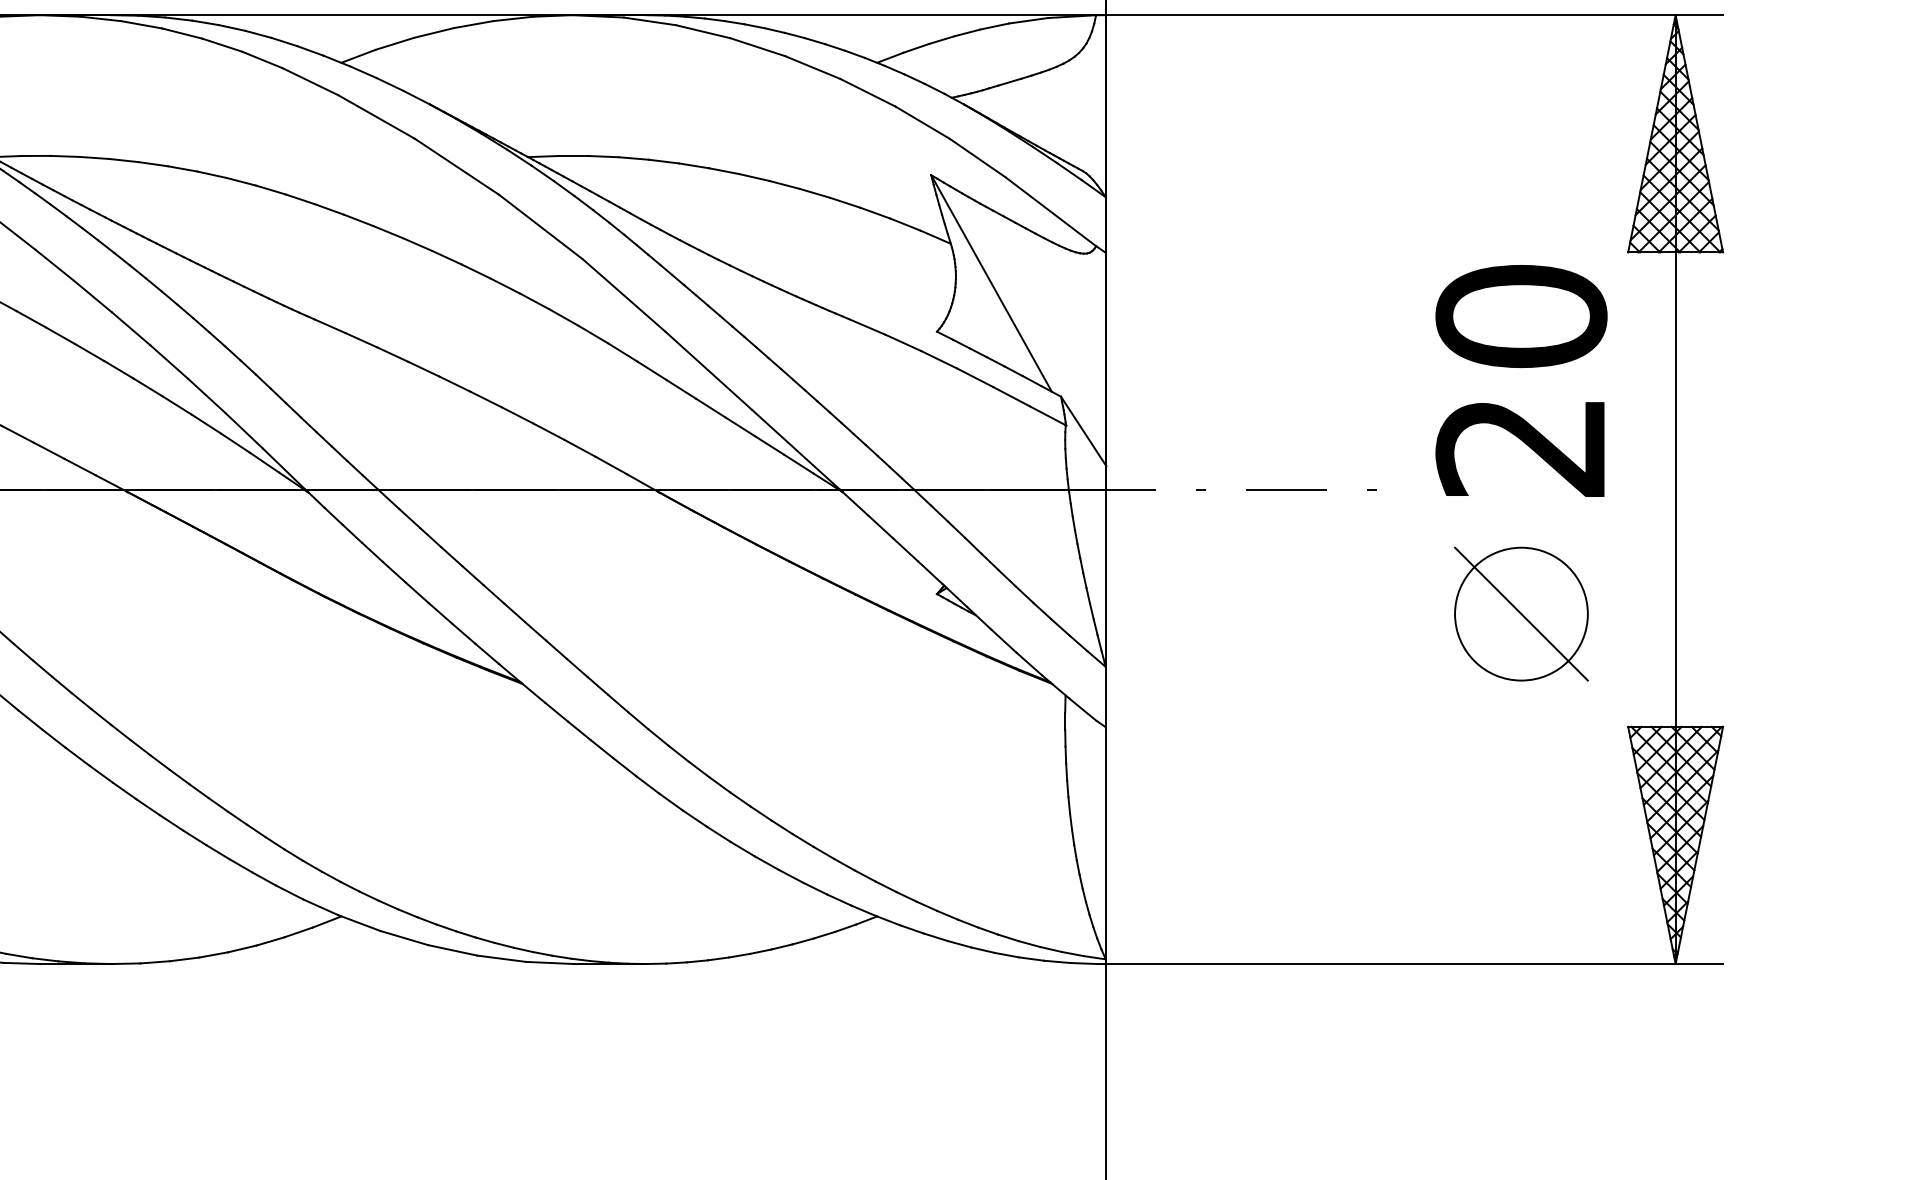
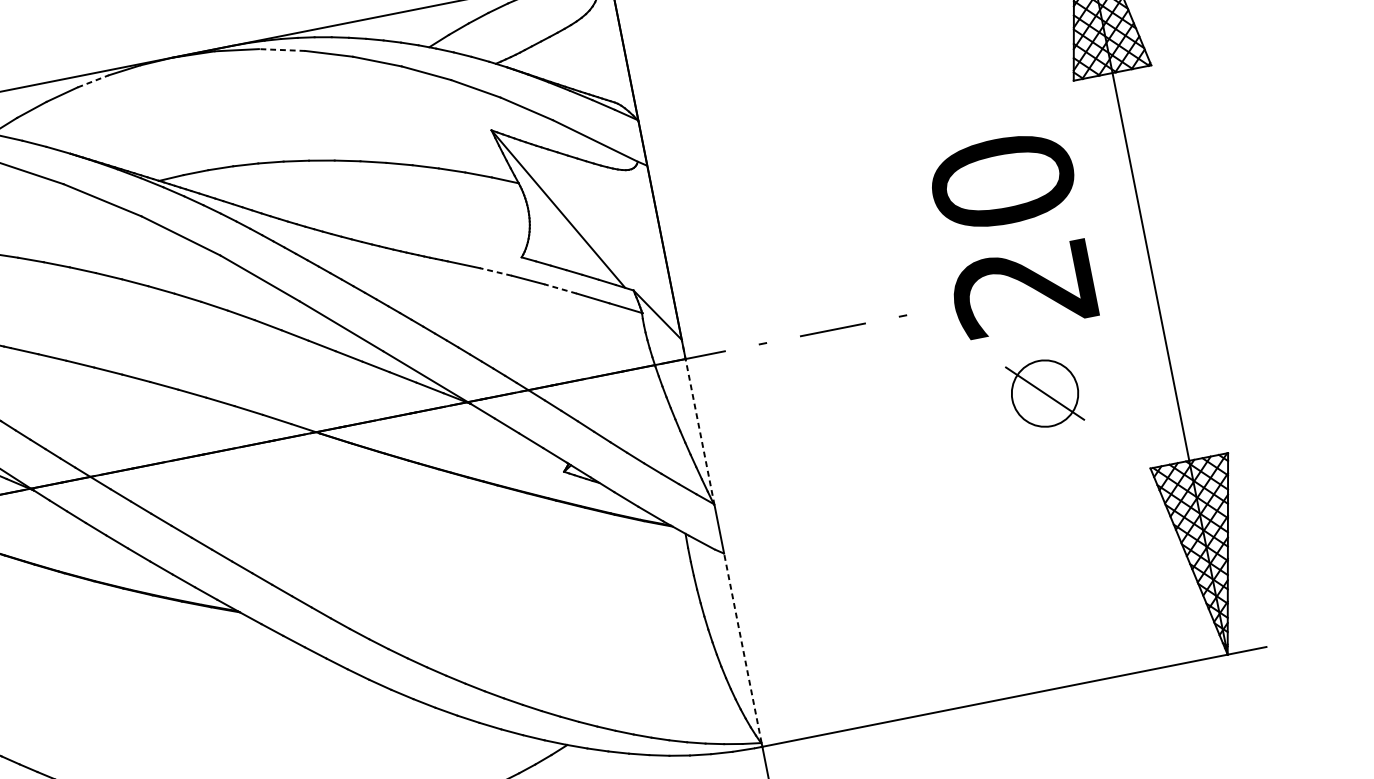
line: (474, 24) -> (93, 81), solid -> dashed
line: (703, 31) -> (282, 49), solid -> dashed
line: (903, 342) -> (496, 271), solid -> dashed
line: (975, 377) -> (560, 288), solid -> dashed
text: (1521, 380) -> (1013, 233), moved
line: (1106, 566) -> (698, 421), solid -> dashed
part: (1521, 613) -> (1044, 393), size x0.6
line: (1106, 843) -> (743, 648), solid -> dashed

